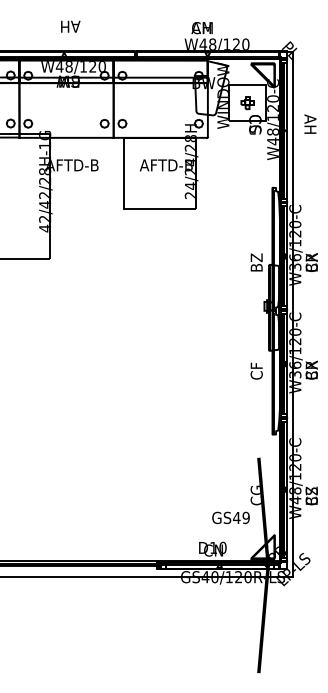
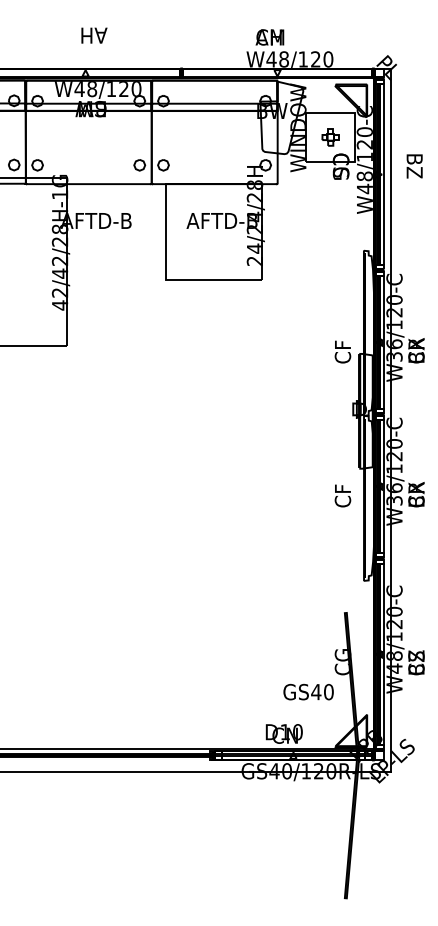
text: (310, 123) -> (414, 164), AH -> BZ
text: (256, 262) -> (342, 350), BZ -> CF
text: (245, 517) -> (327, 691), GS49 -> GS40

